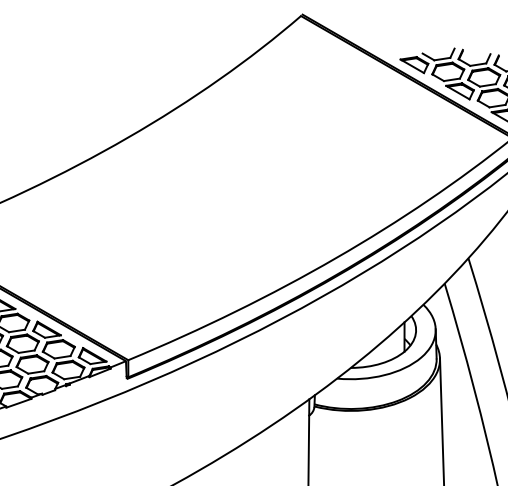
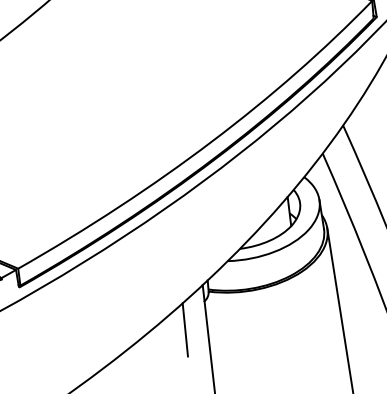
line: (286, 441) -> (185, 329), added

